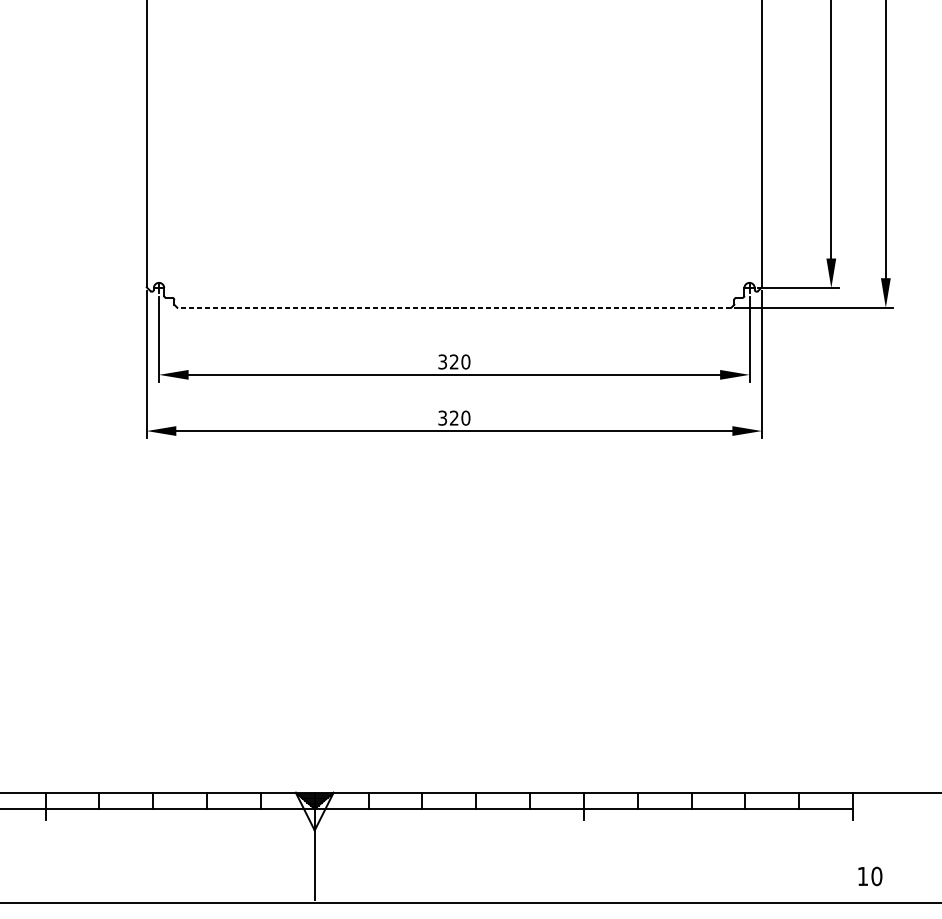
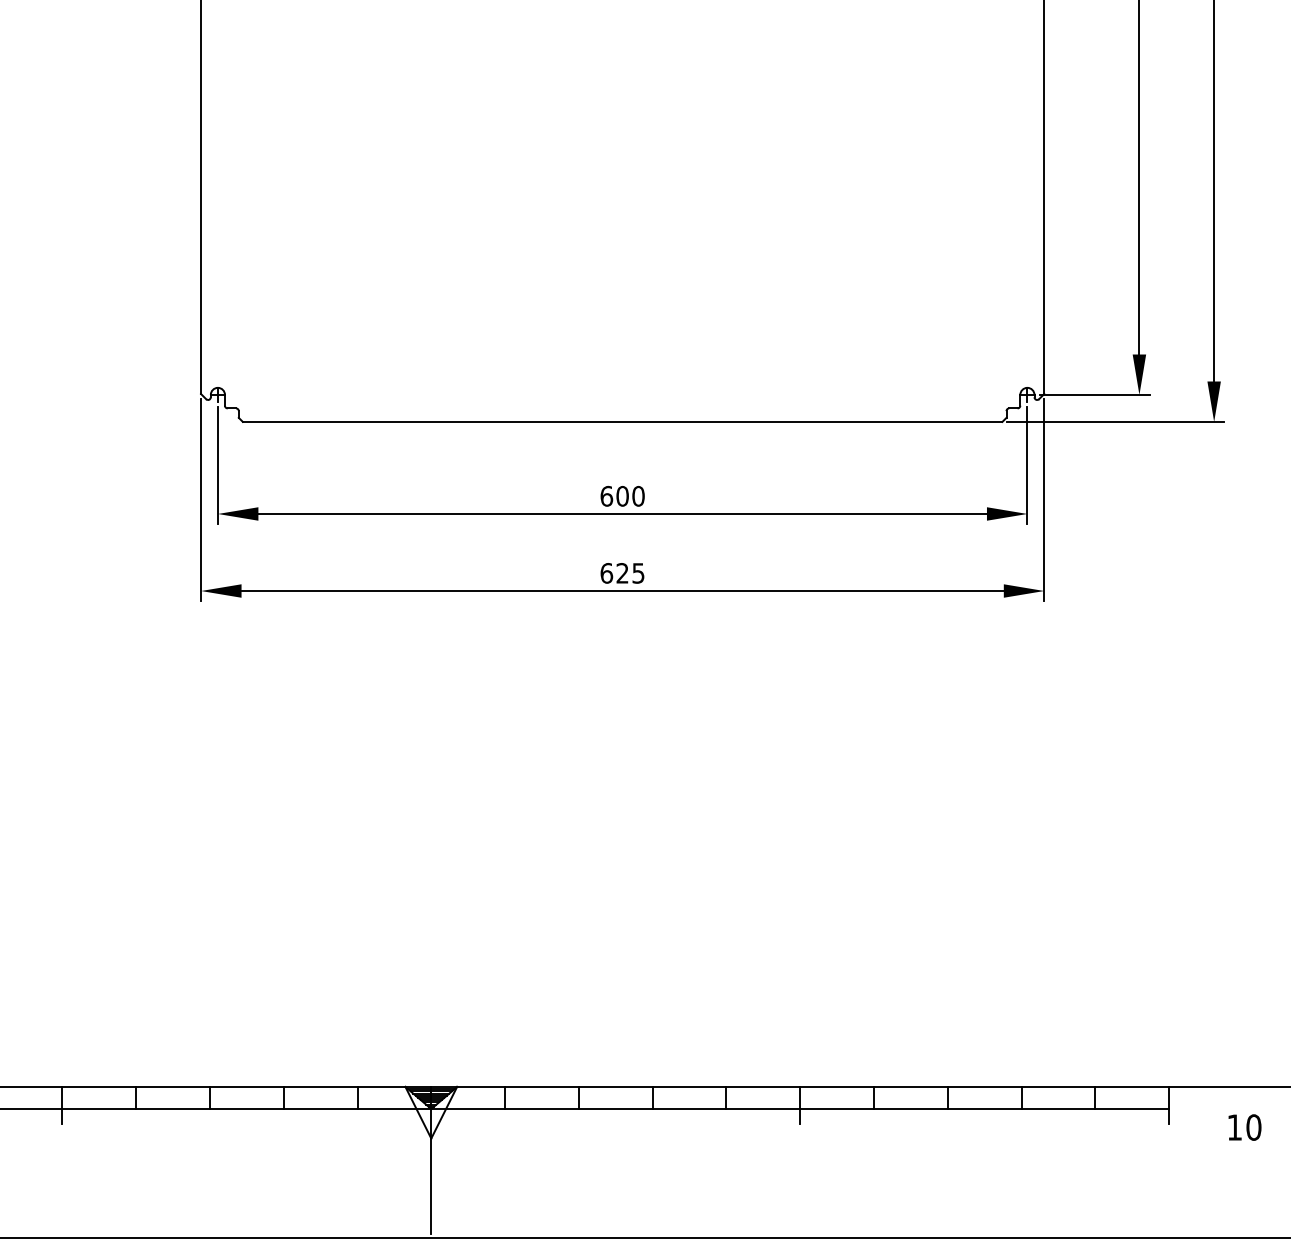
line: (454, 307) -> (622, 421), dashed -> solid
text: (448, 361) -> (614, 495), 320 -> 600
text: (454, 418) -> (622, 573), 320 -> 625
text: (870, 876) -> (1244, 1127), moved

